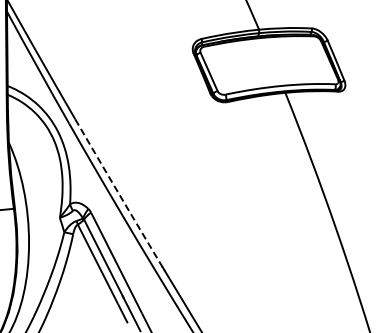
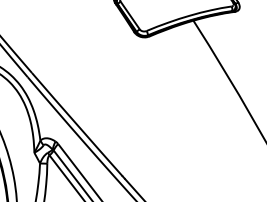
arc: (118, 193) -> (76, 124), dashed -> solid

